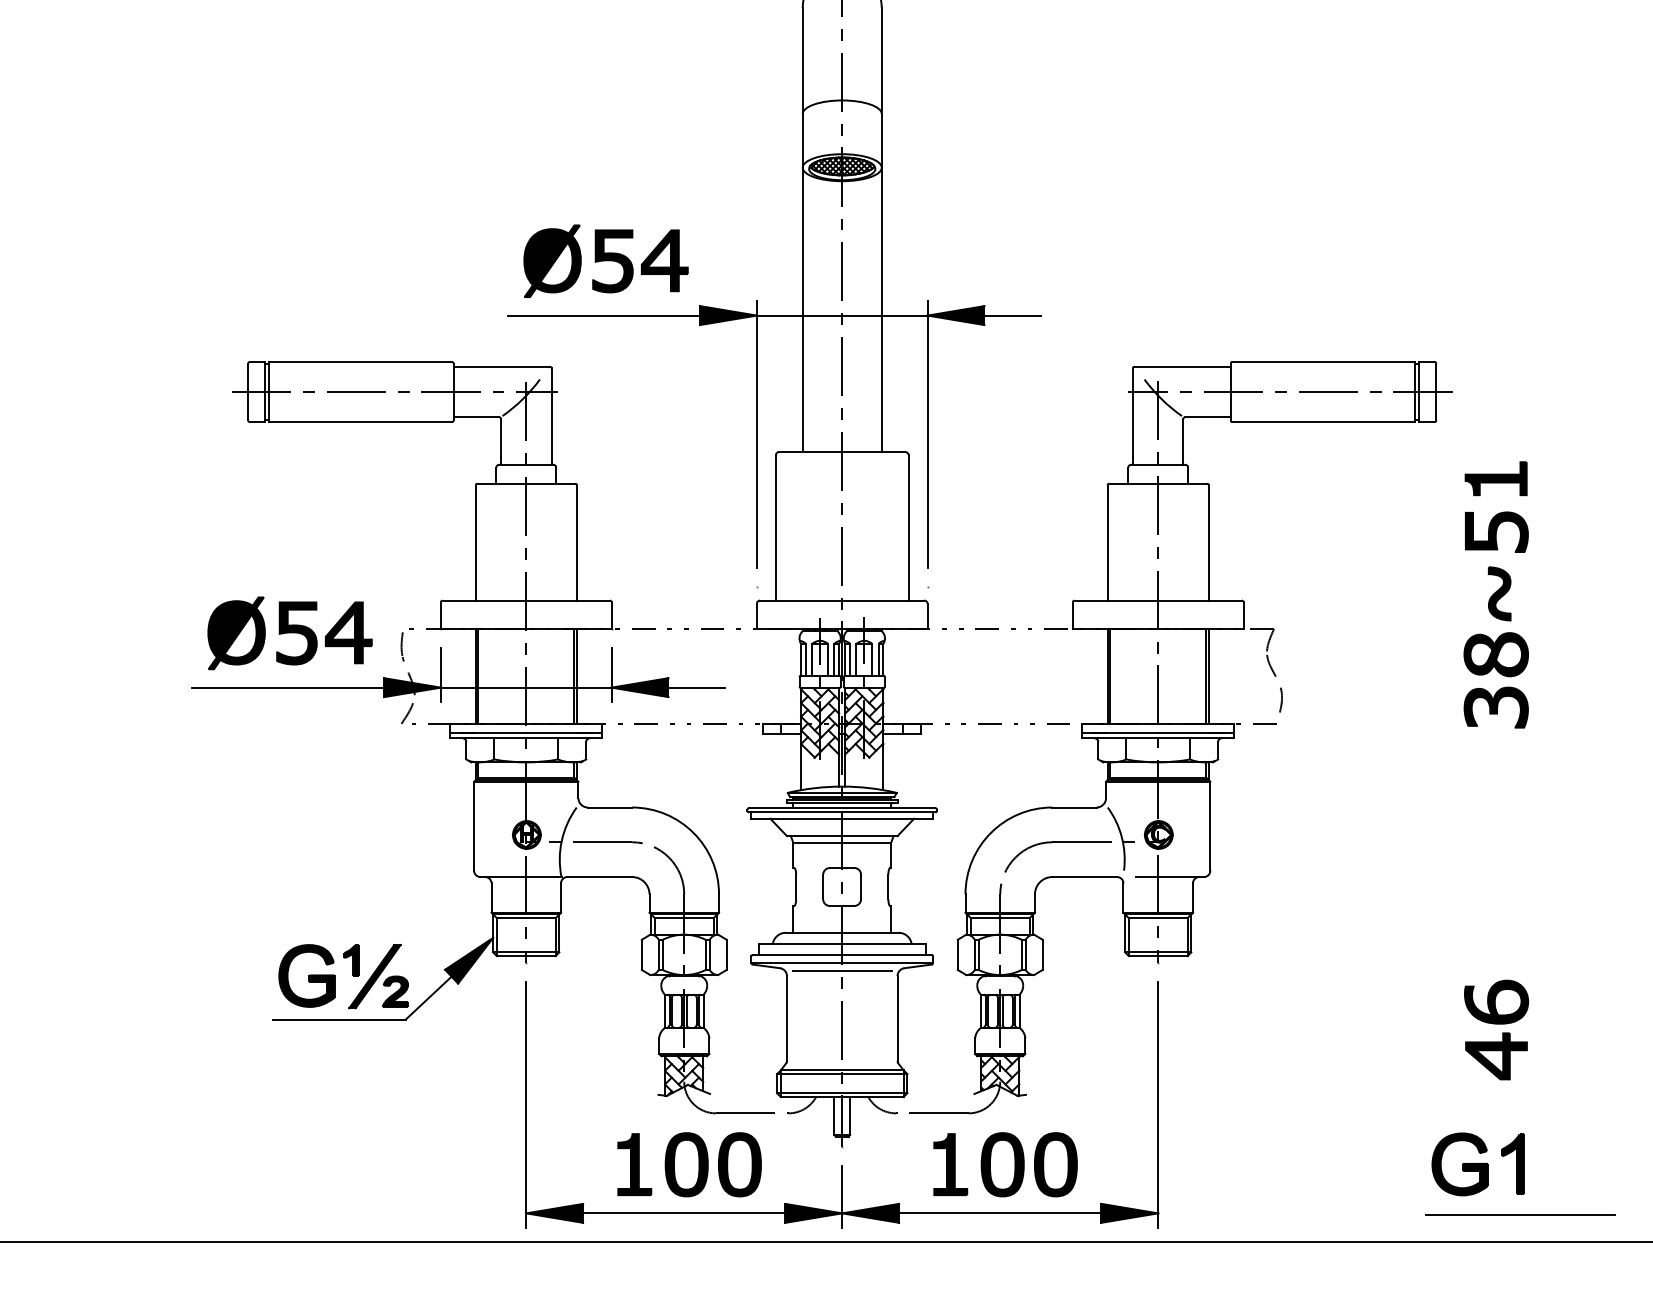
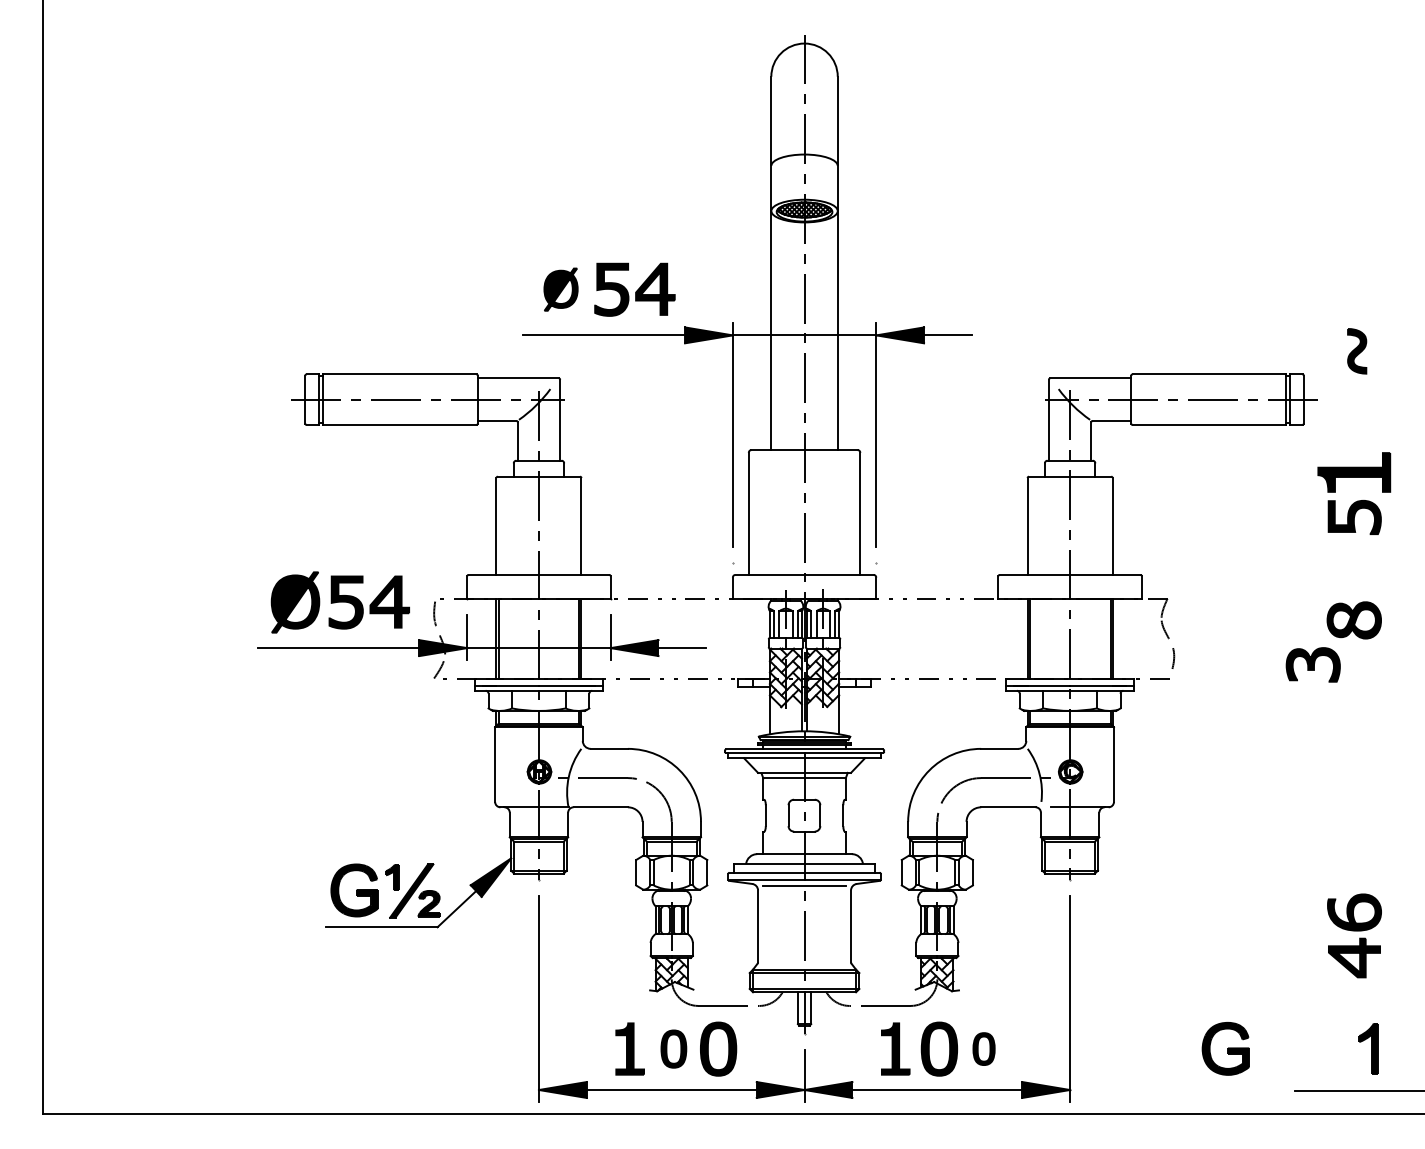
part: (551, 261) -> (560, 289), size x0.7
part: (1495, 478) -> (1353, 472), size x1.4
part: (1500, 594) -> (1357, 351), moved
part: (1495, 707) -> (1312, 664), moved
part: (686, 1163) -> (673, 1048), size x0.7
part: (1055, 1163) -> (983, 1048), size x0.6
part: (1459, 1163) -> (1225, 1048), moved

